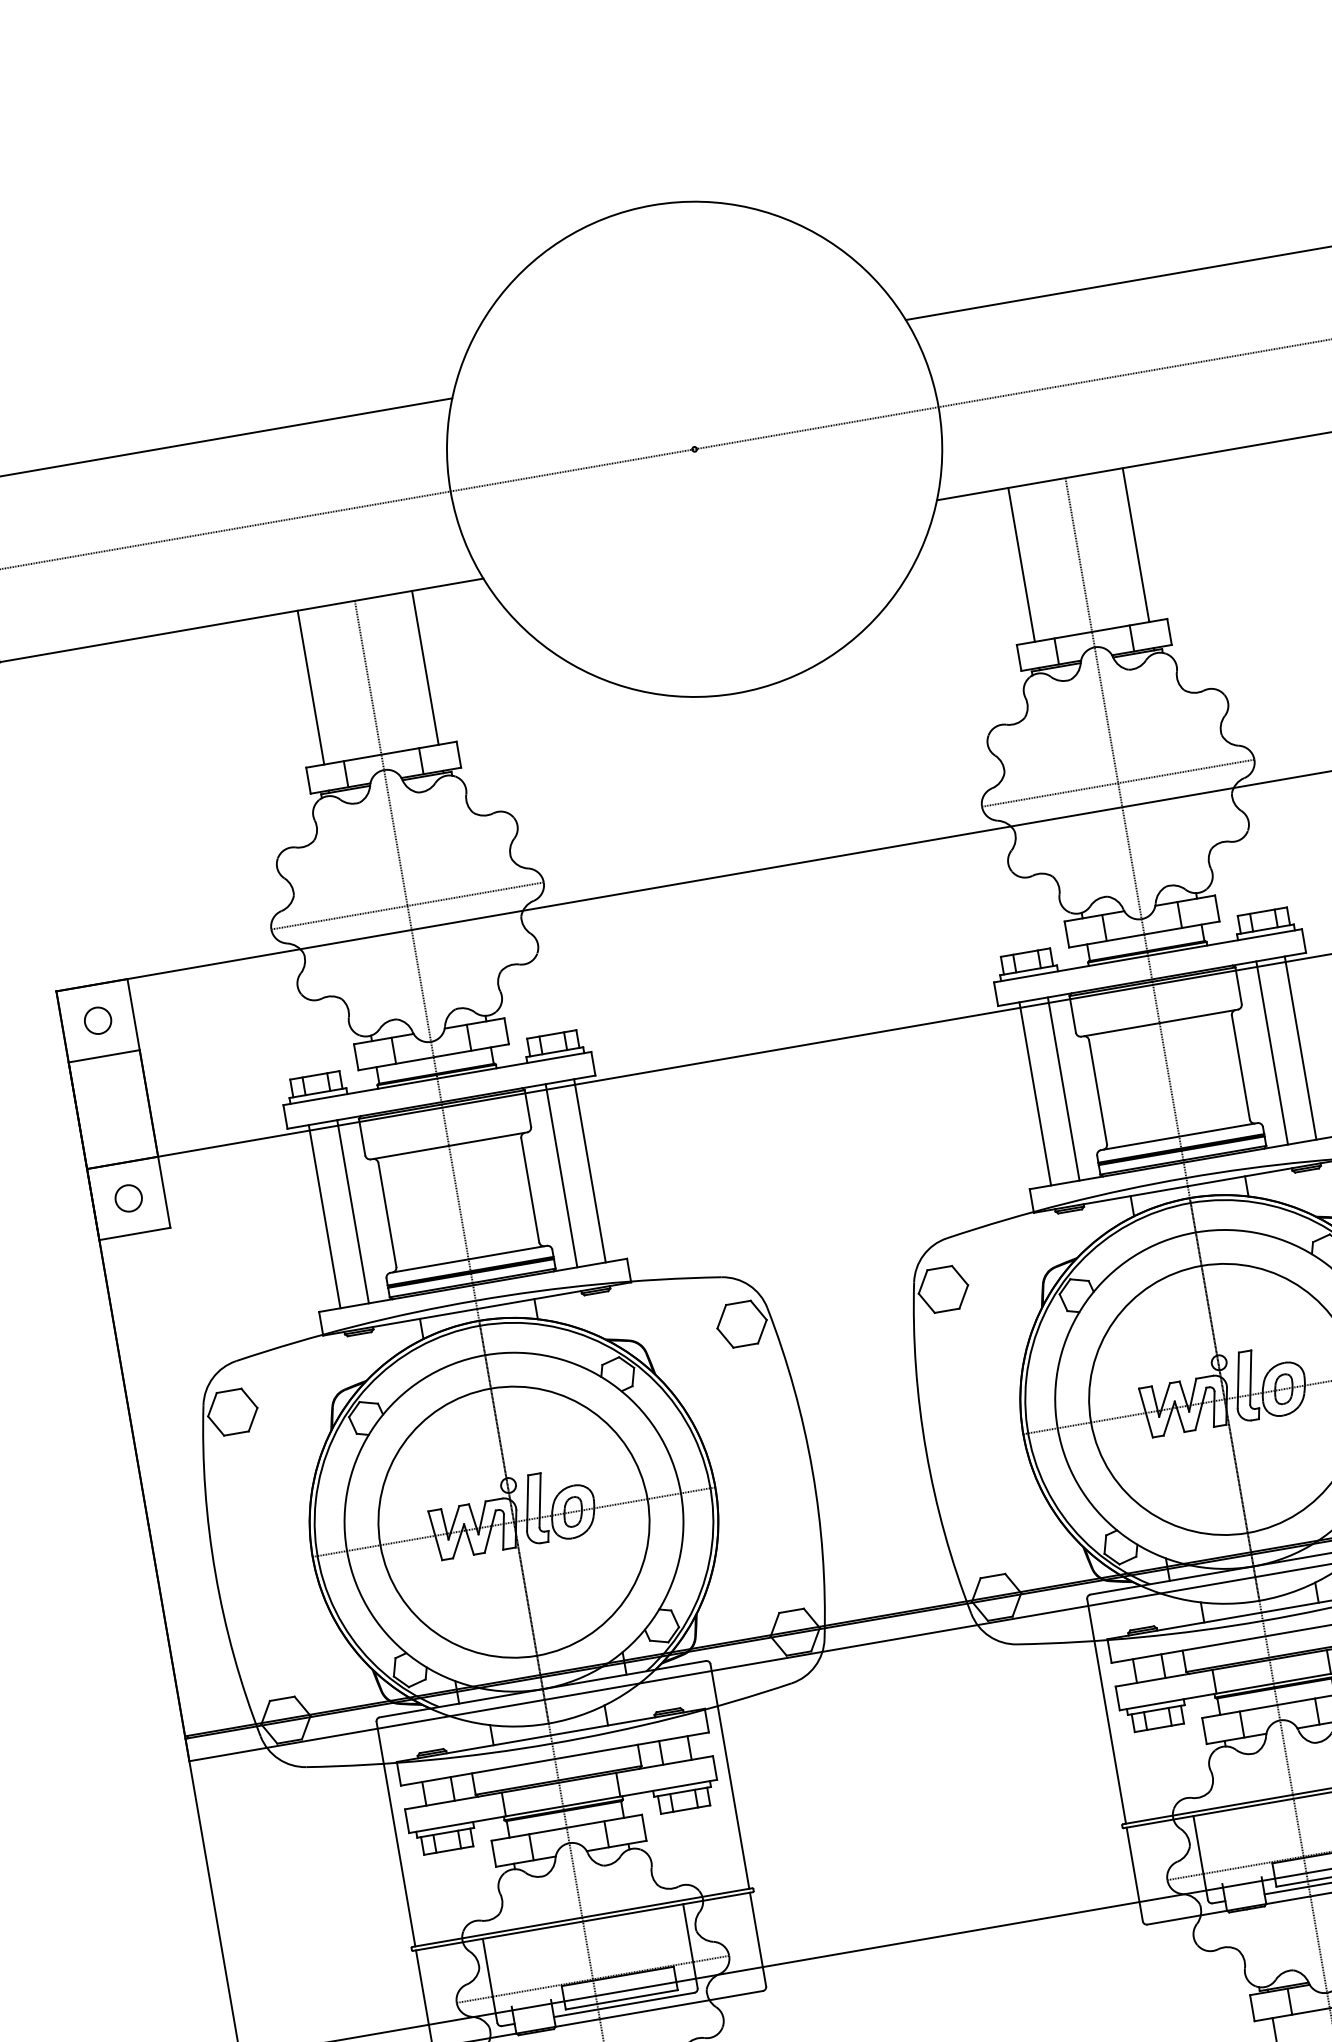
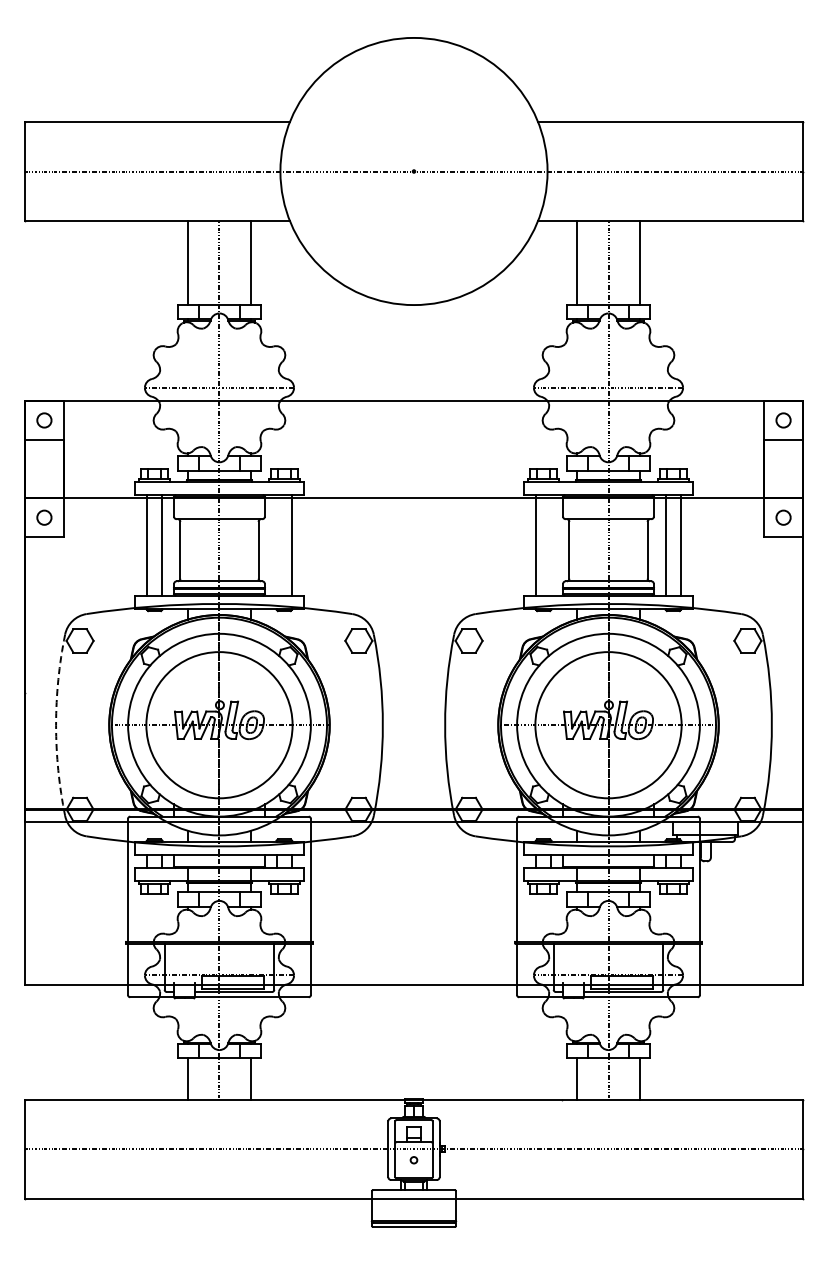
line: (1063, 1089) -> (551, 545), removed
line: (561, 1175) -> (276, 545), removed
arc: (216, 1574) -> (56, 725), solid -> dashed

